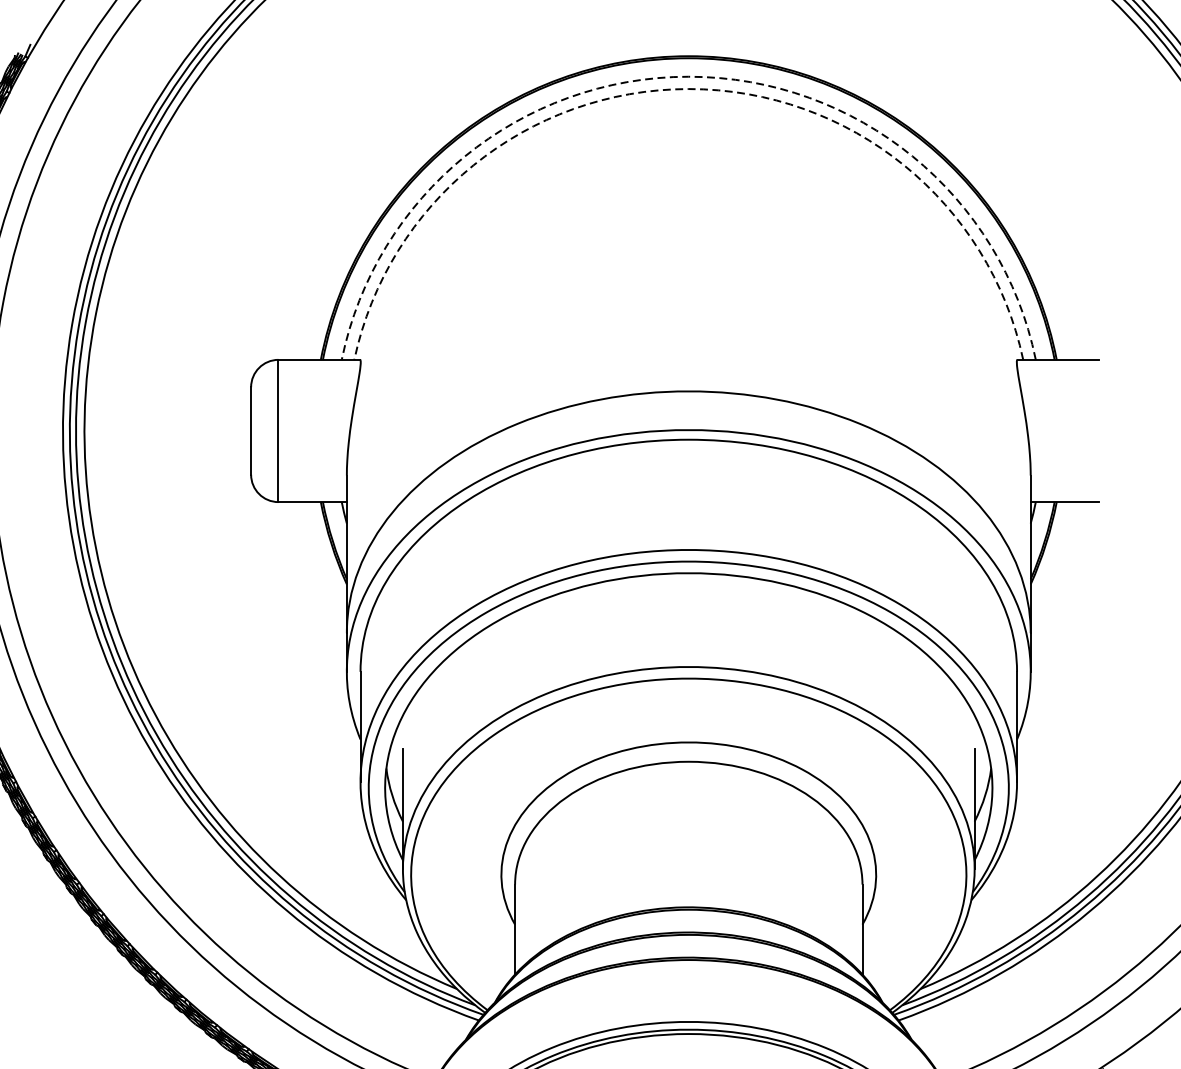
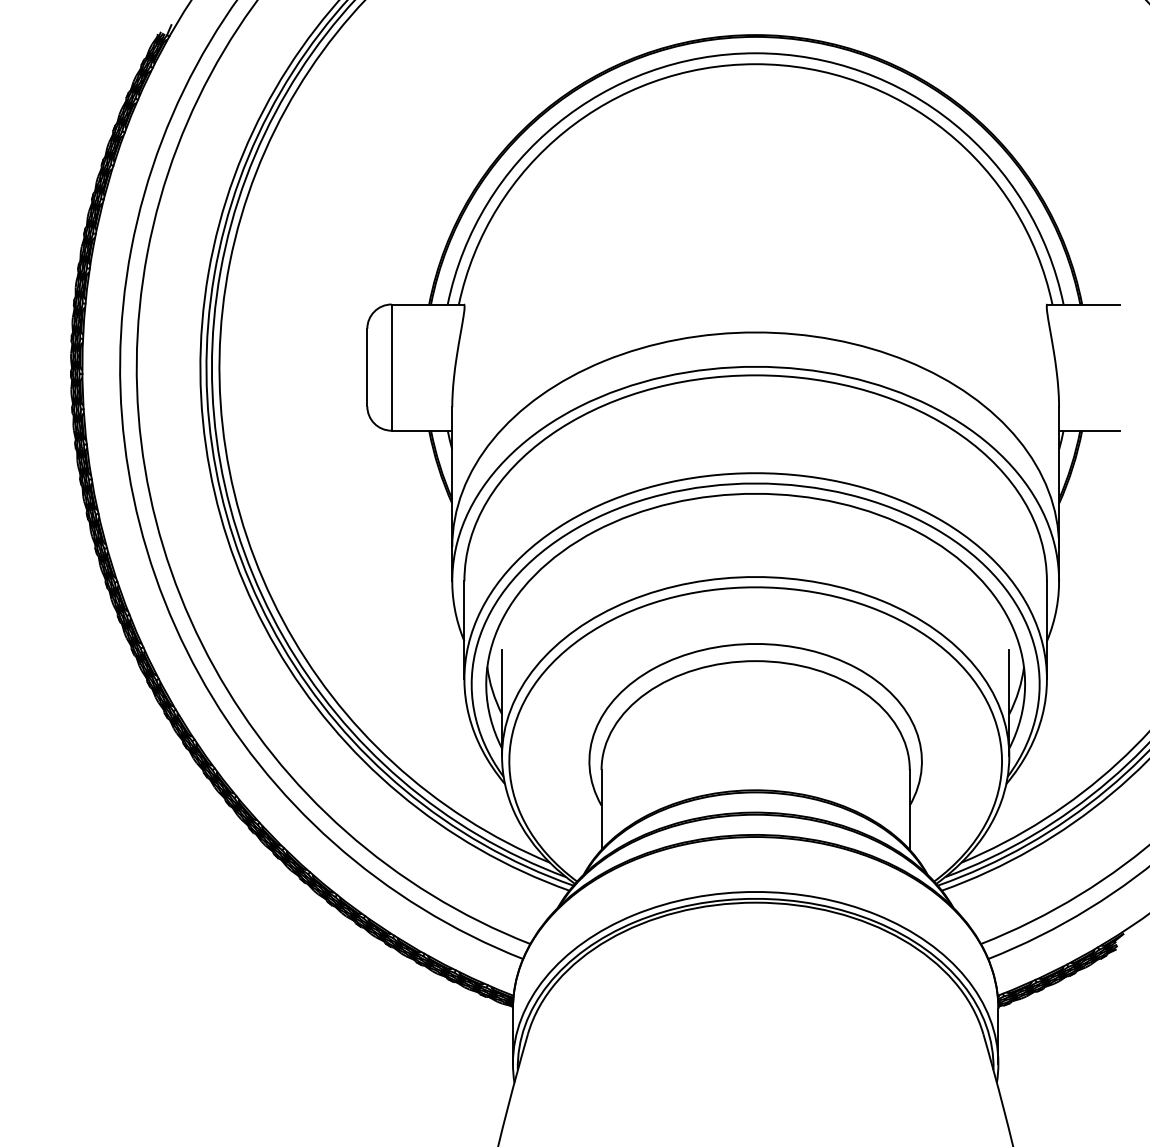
arc: (688, 76) -> (755, 53), dashed -> solid
arc: (688, 89) -> (755, 64), dashed -> solid

